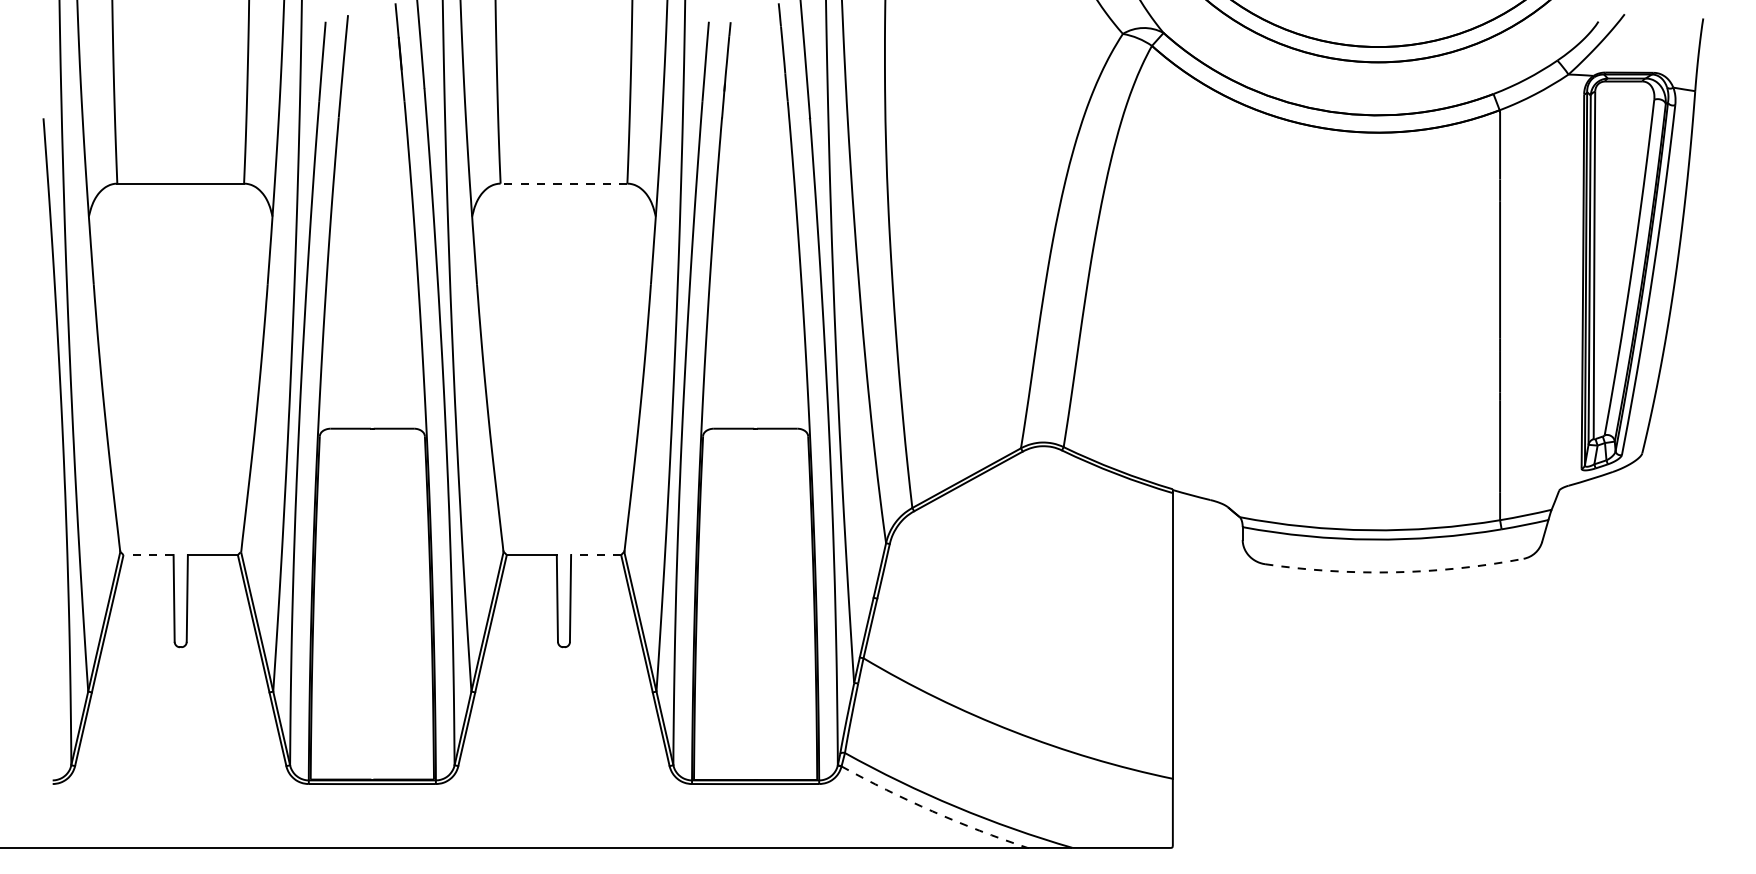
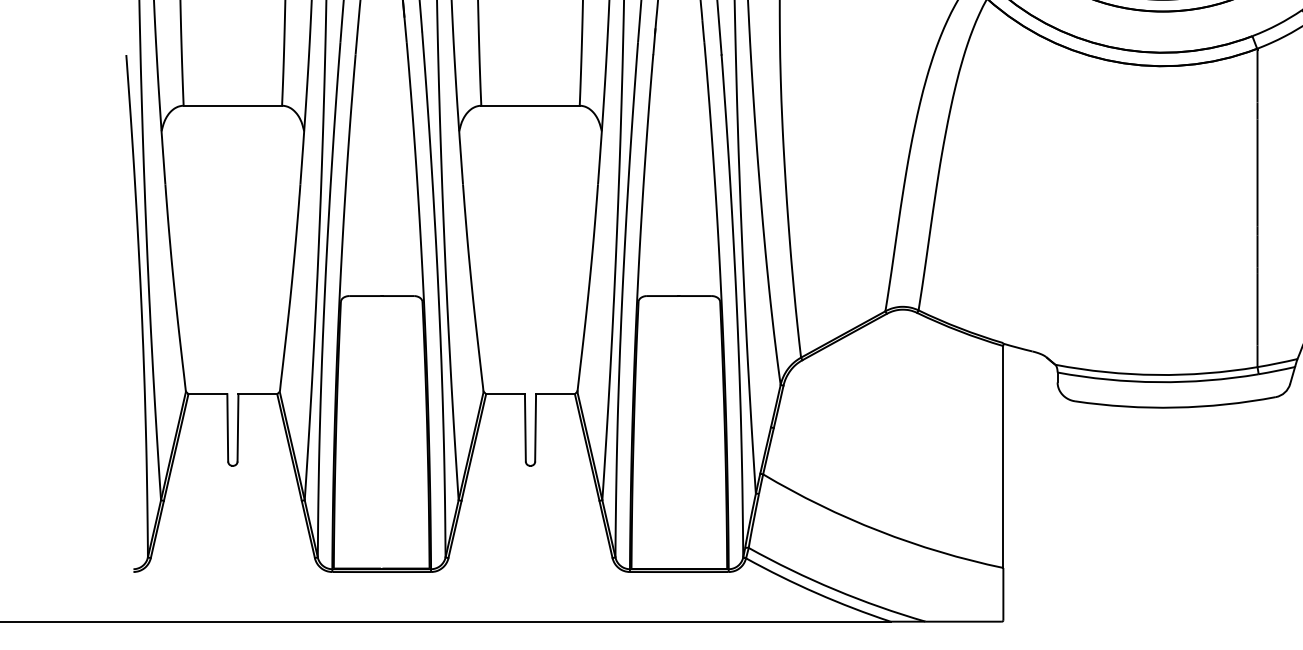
line: (563, 183) -> (530, 105), dashed -> solid
line: (148, 555) -> (207, 394), dashed -> solid
line: (595, 555) -> (554, 394), dashed -> solid
arc: (1394, 572) -> (1175, 407), dashed -> solid
arc: (932, 811) -> (816, 593), dashed -> solid

